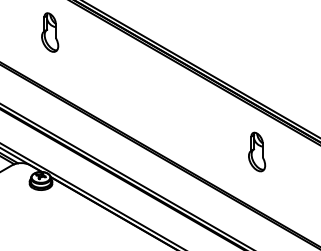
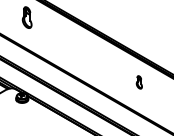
part: (257, 152) -> (139, 82), size x0.6

